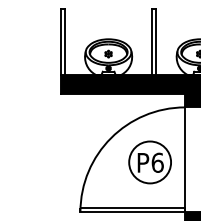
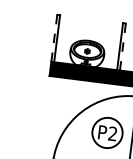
line: (60, 41) -> (54, 38), solid -> dashed
line: (156, 41) -> (123, 46), solid -> dashed
text: (157, 162) -> (112, 133), P6 -> P2

